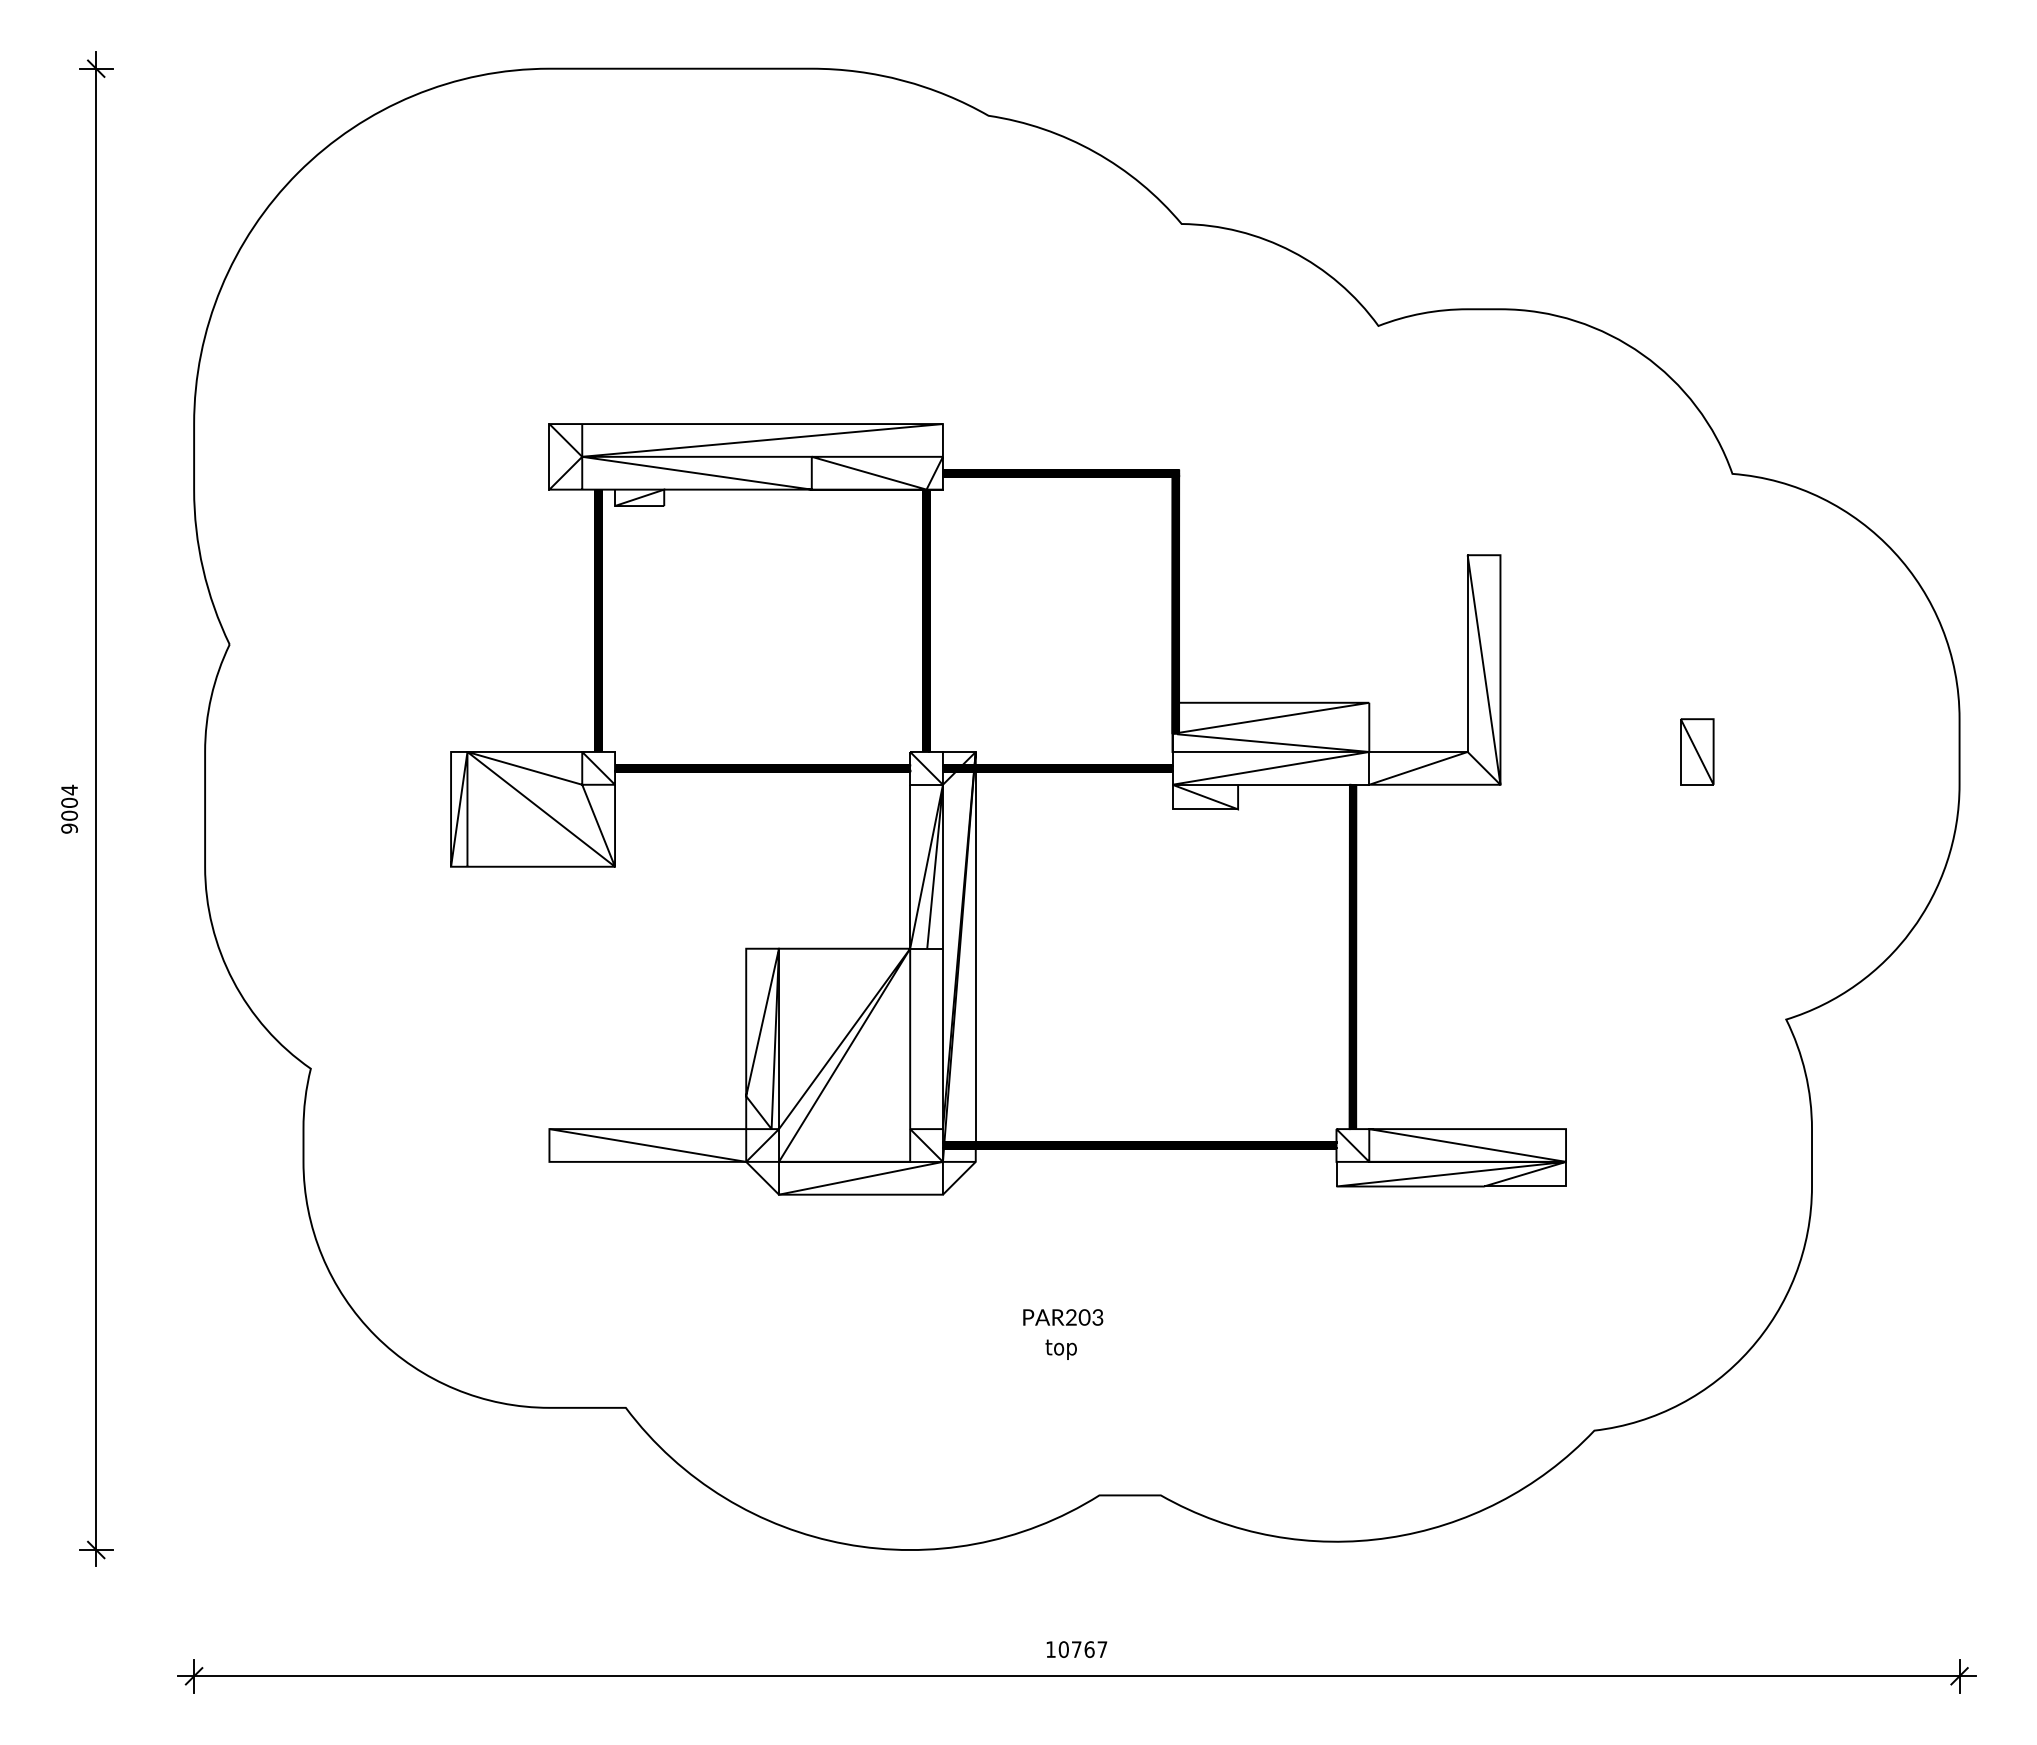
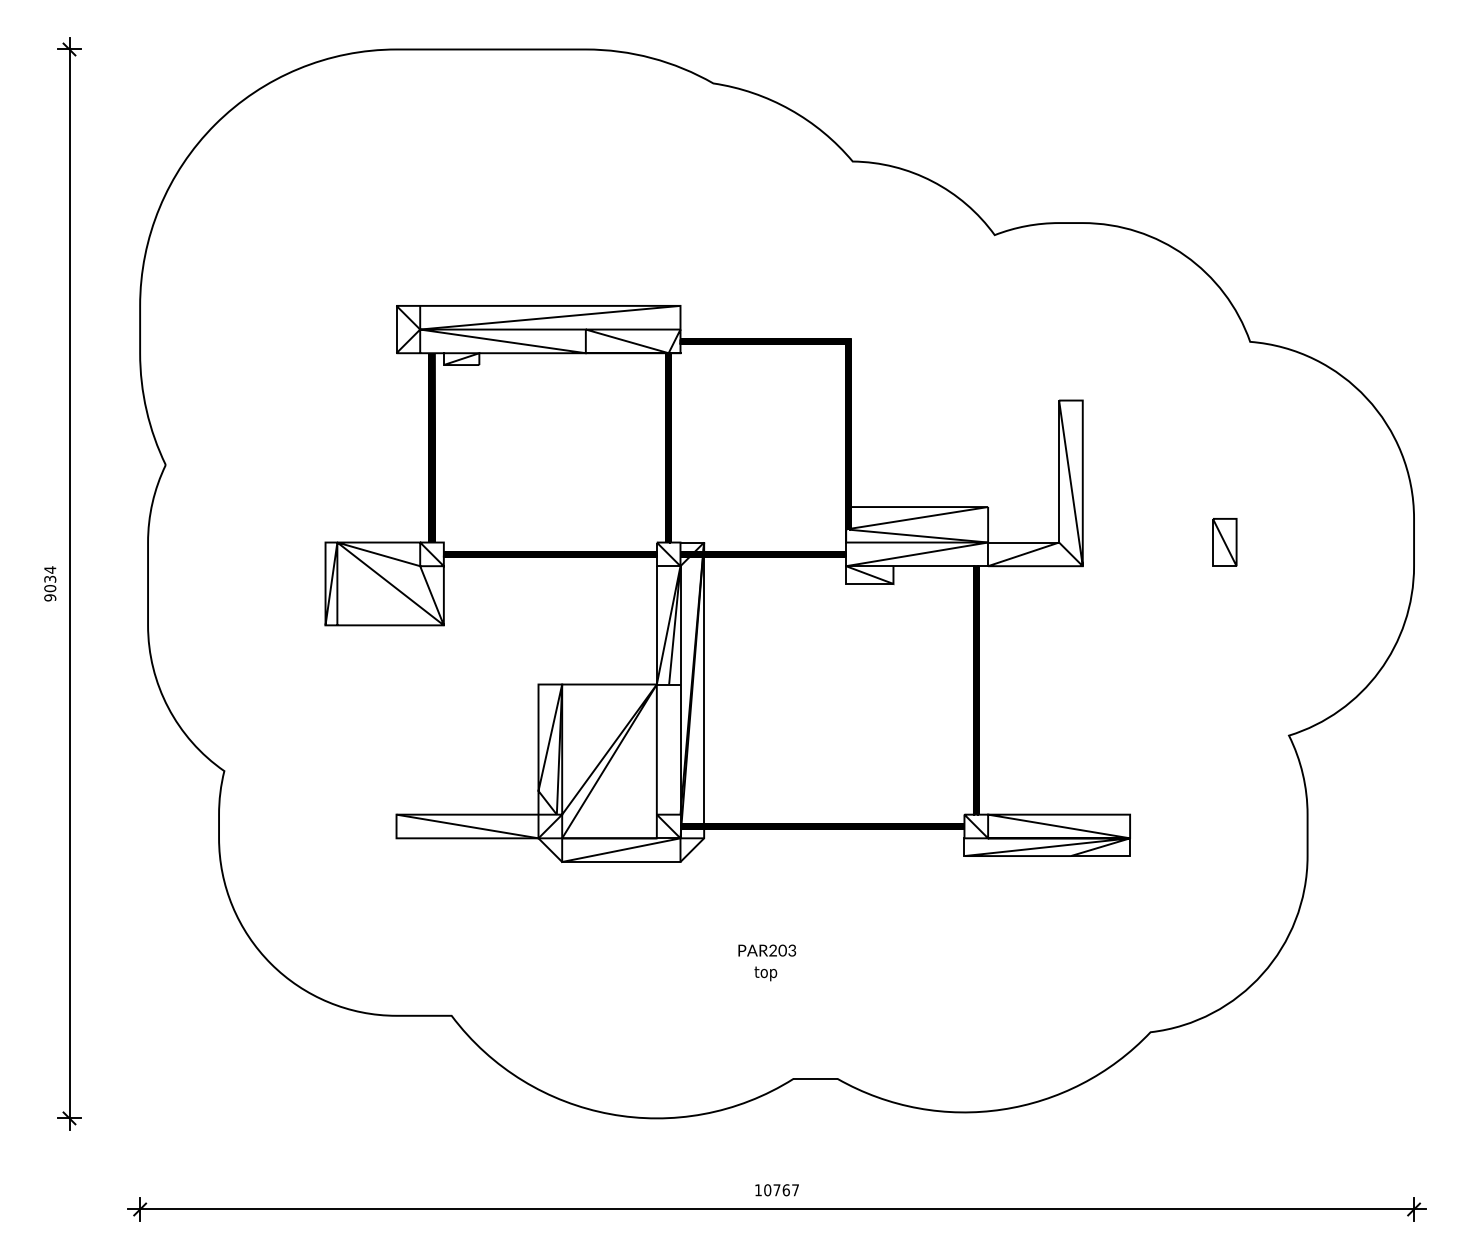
text: (69, 802) -> (50, 578), 9004 -> 9034

